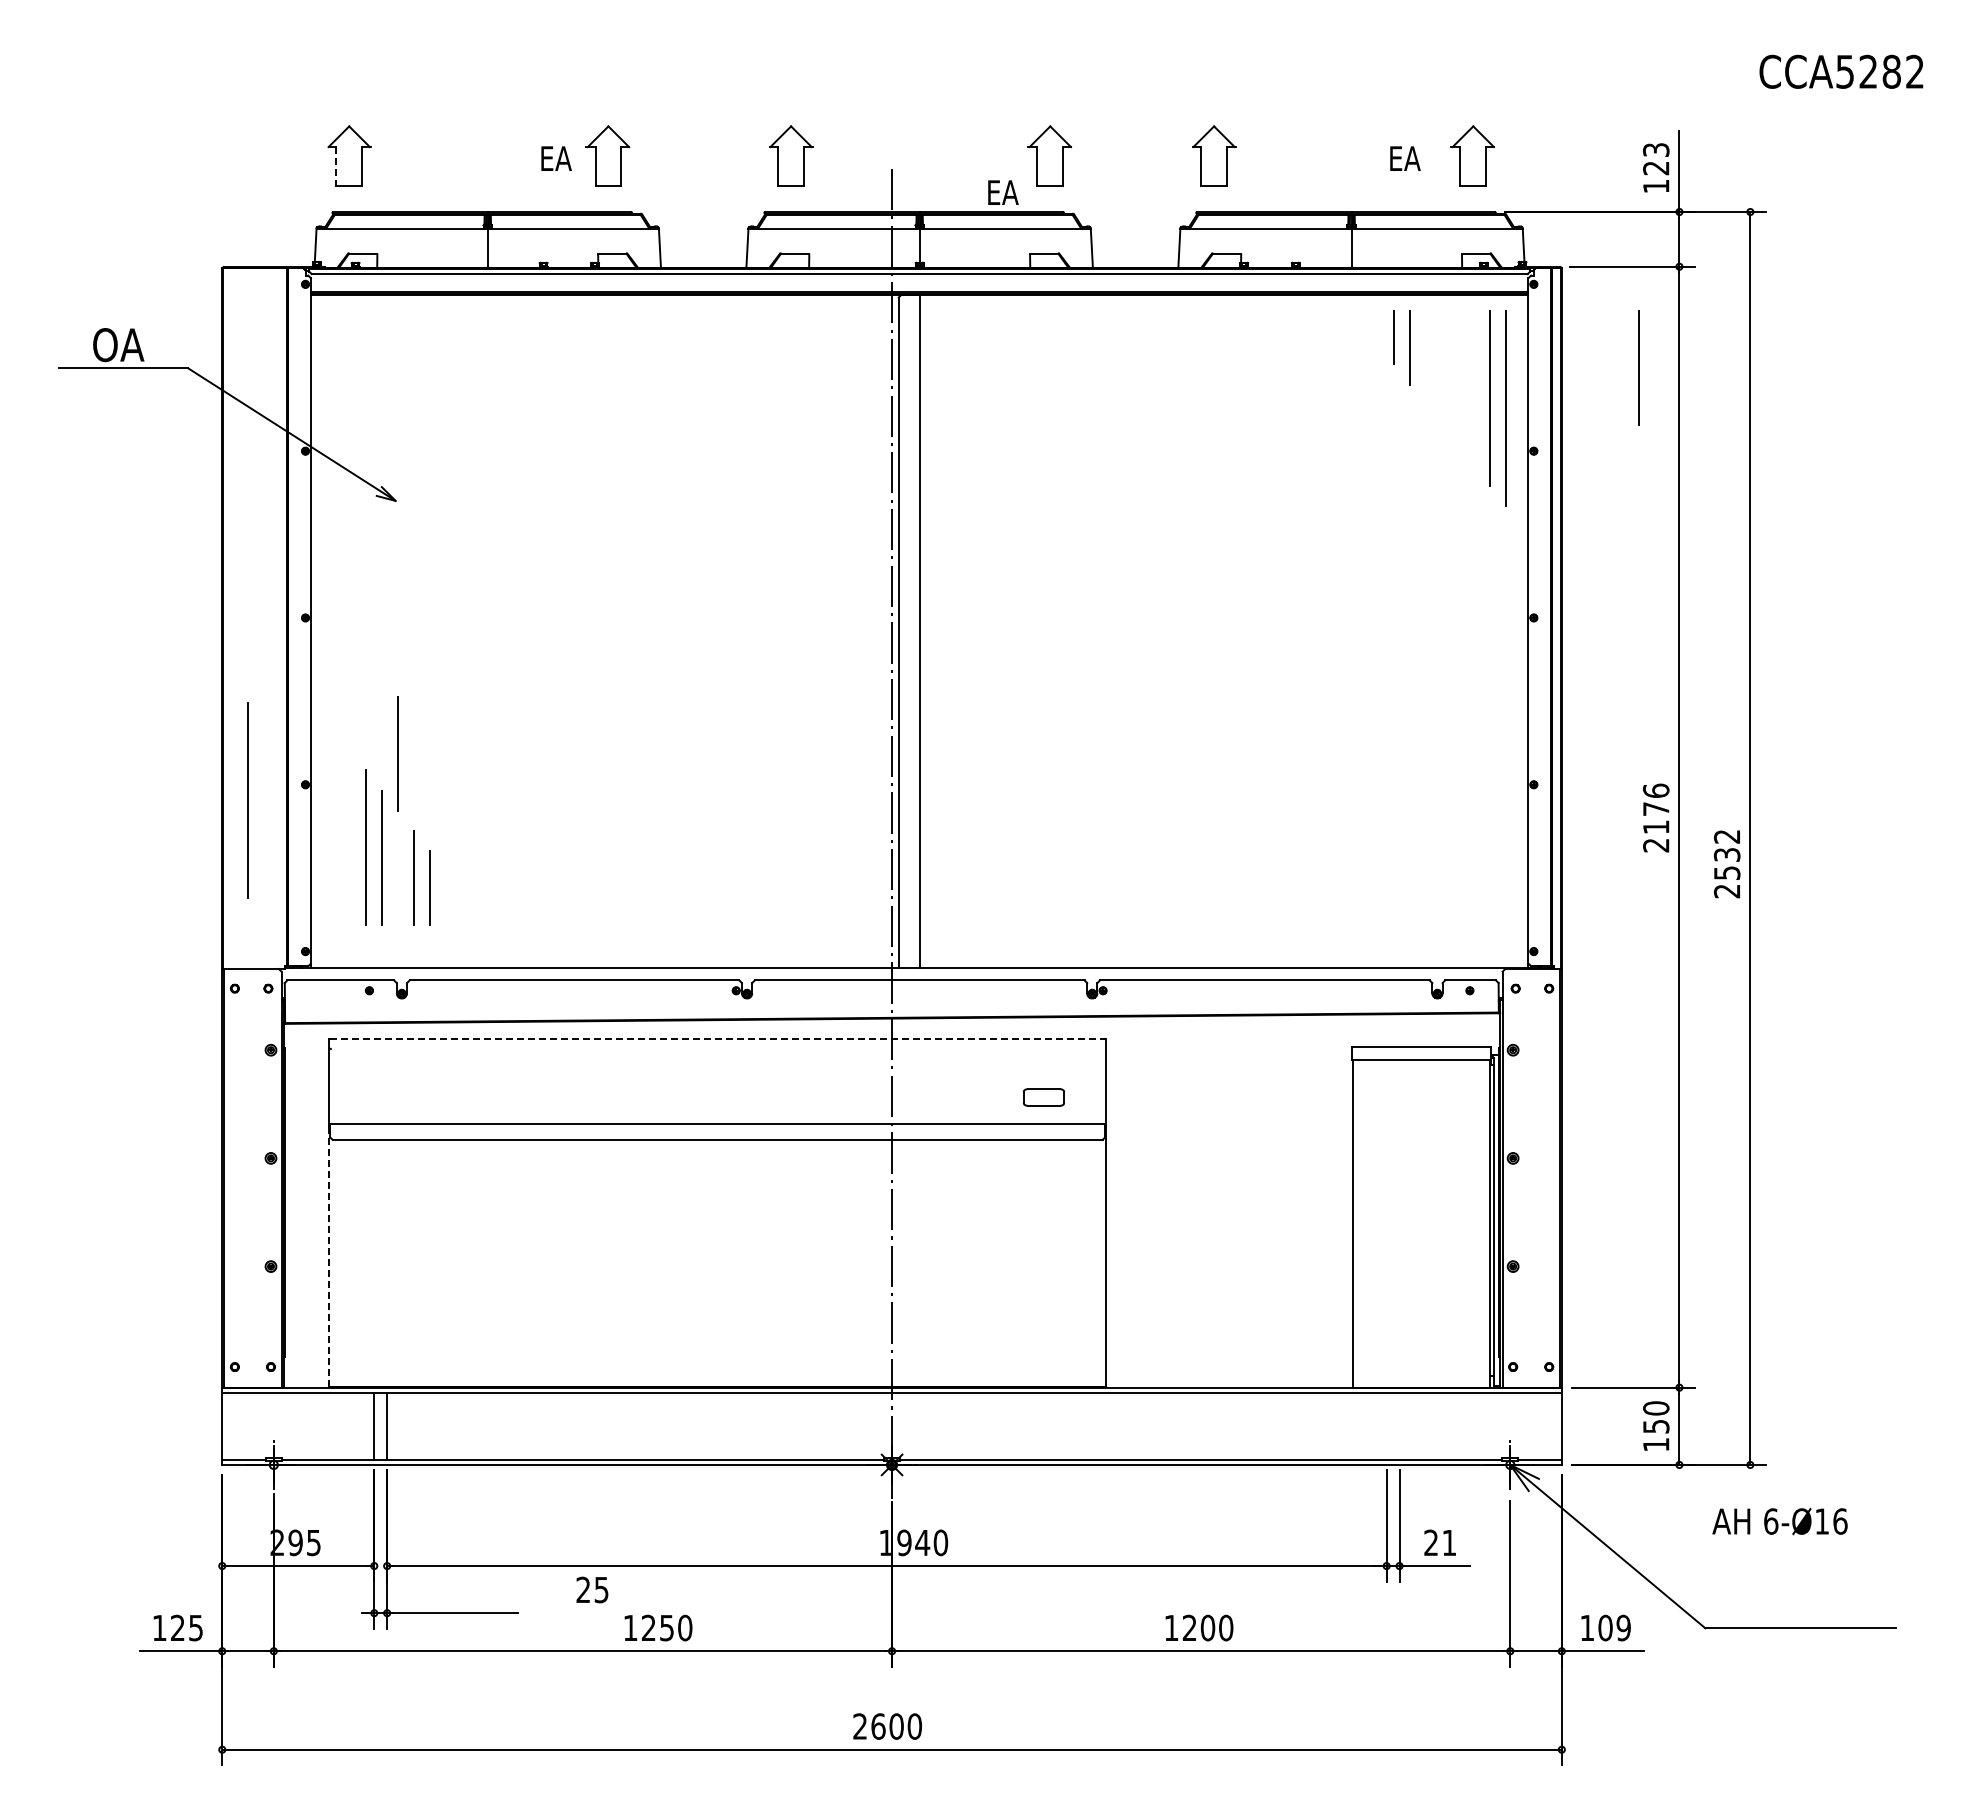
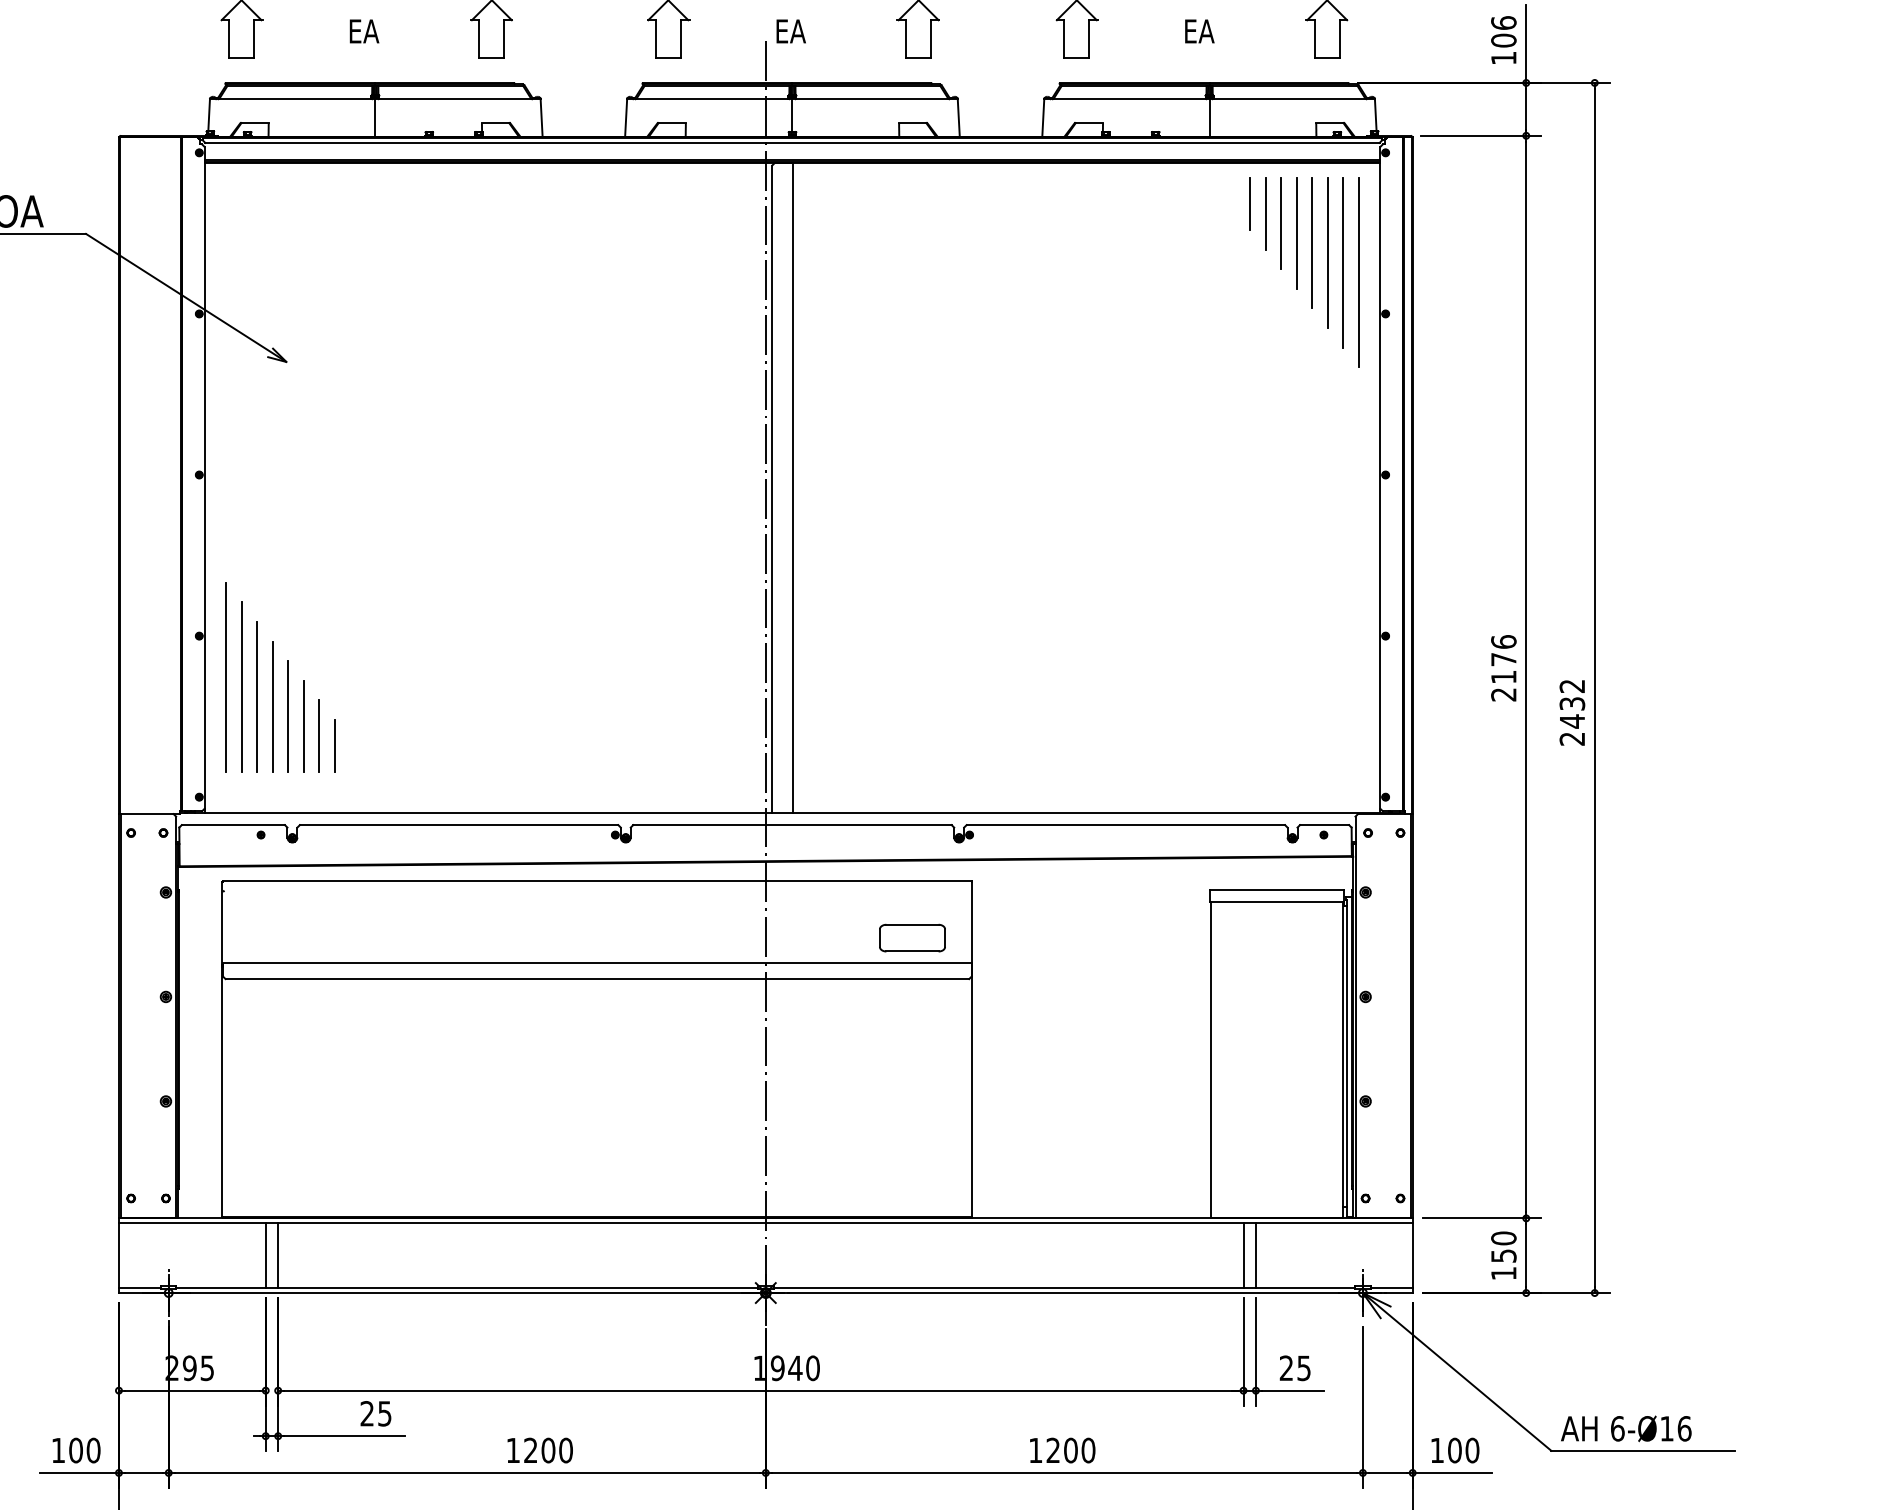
text: (556, 158) -> (364, 31), moved
text: (1405, 158) -> (1199, 31), moved
text: (1656, 158) -> (1504, 31), 123 -> 106
line: (336, 166) -> (229, 38), dashed -> solid
text: (1003, 192) -> (791, 31), moved
line: (1425, 357) -> (1281, 223), added
line: (1638, 367) -> (1296, 233), moved
line: (1457, 377) -> (1311, 242), added
line: (1473, 387) -> (1327, 252), added
line: (397, 753) -> (288, 716), moved
line: (247, 800) -> (225, 677), moved
line: (349, 837) -> (241, 687), added
text: (1727, 872) -> (1572, 720), 2532 -> 2432
line: (445, 898) -> (334, 745), added
line: (717, 1038) -> (597, 881), dashed -> solid
part: (1043, 1097) -> (912, 938), size x1.67
line: (329, 1256) -> (222, 1091), dashed -> solid
line: (1386, 1425) -> (1243, 1254), added
line: (1399, 1425) -> (1255, 1254), added
text: (1779, 1521) -> (1625, 1428), moved
text: (1449, 1543) -> (1304, 1368), 21 -> 25
text: (592, 1589) -> (376, 1413), moved
text: (186, 1627) -> (84, 1450), 125 -> 100
text: (666, 1627) -> (547, 1450), 1250 -> 1200
text: (1623, 1628) -> (1472, 1450), 109 -> 100

